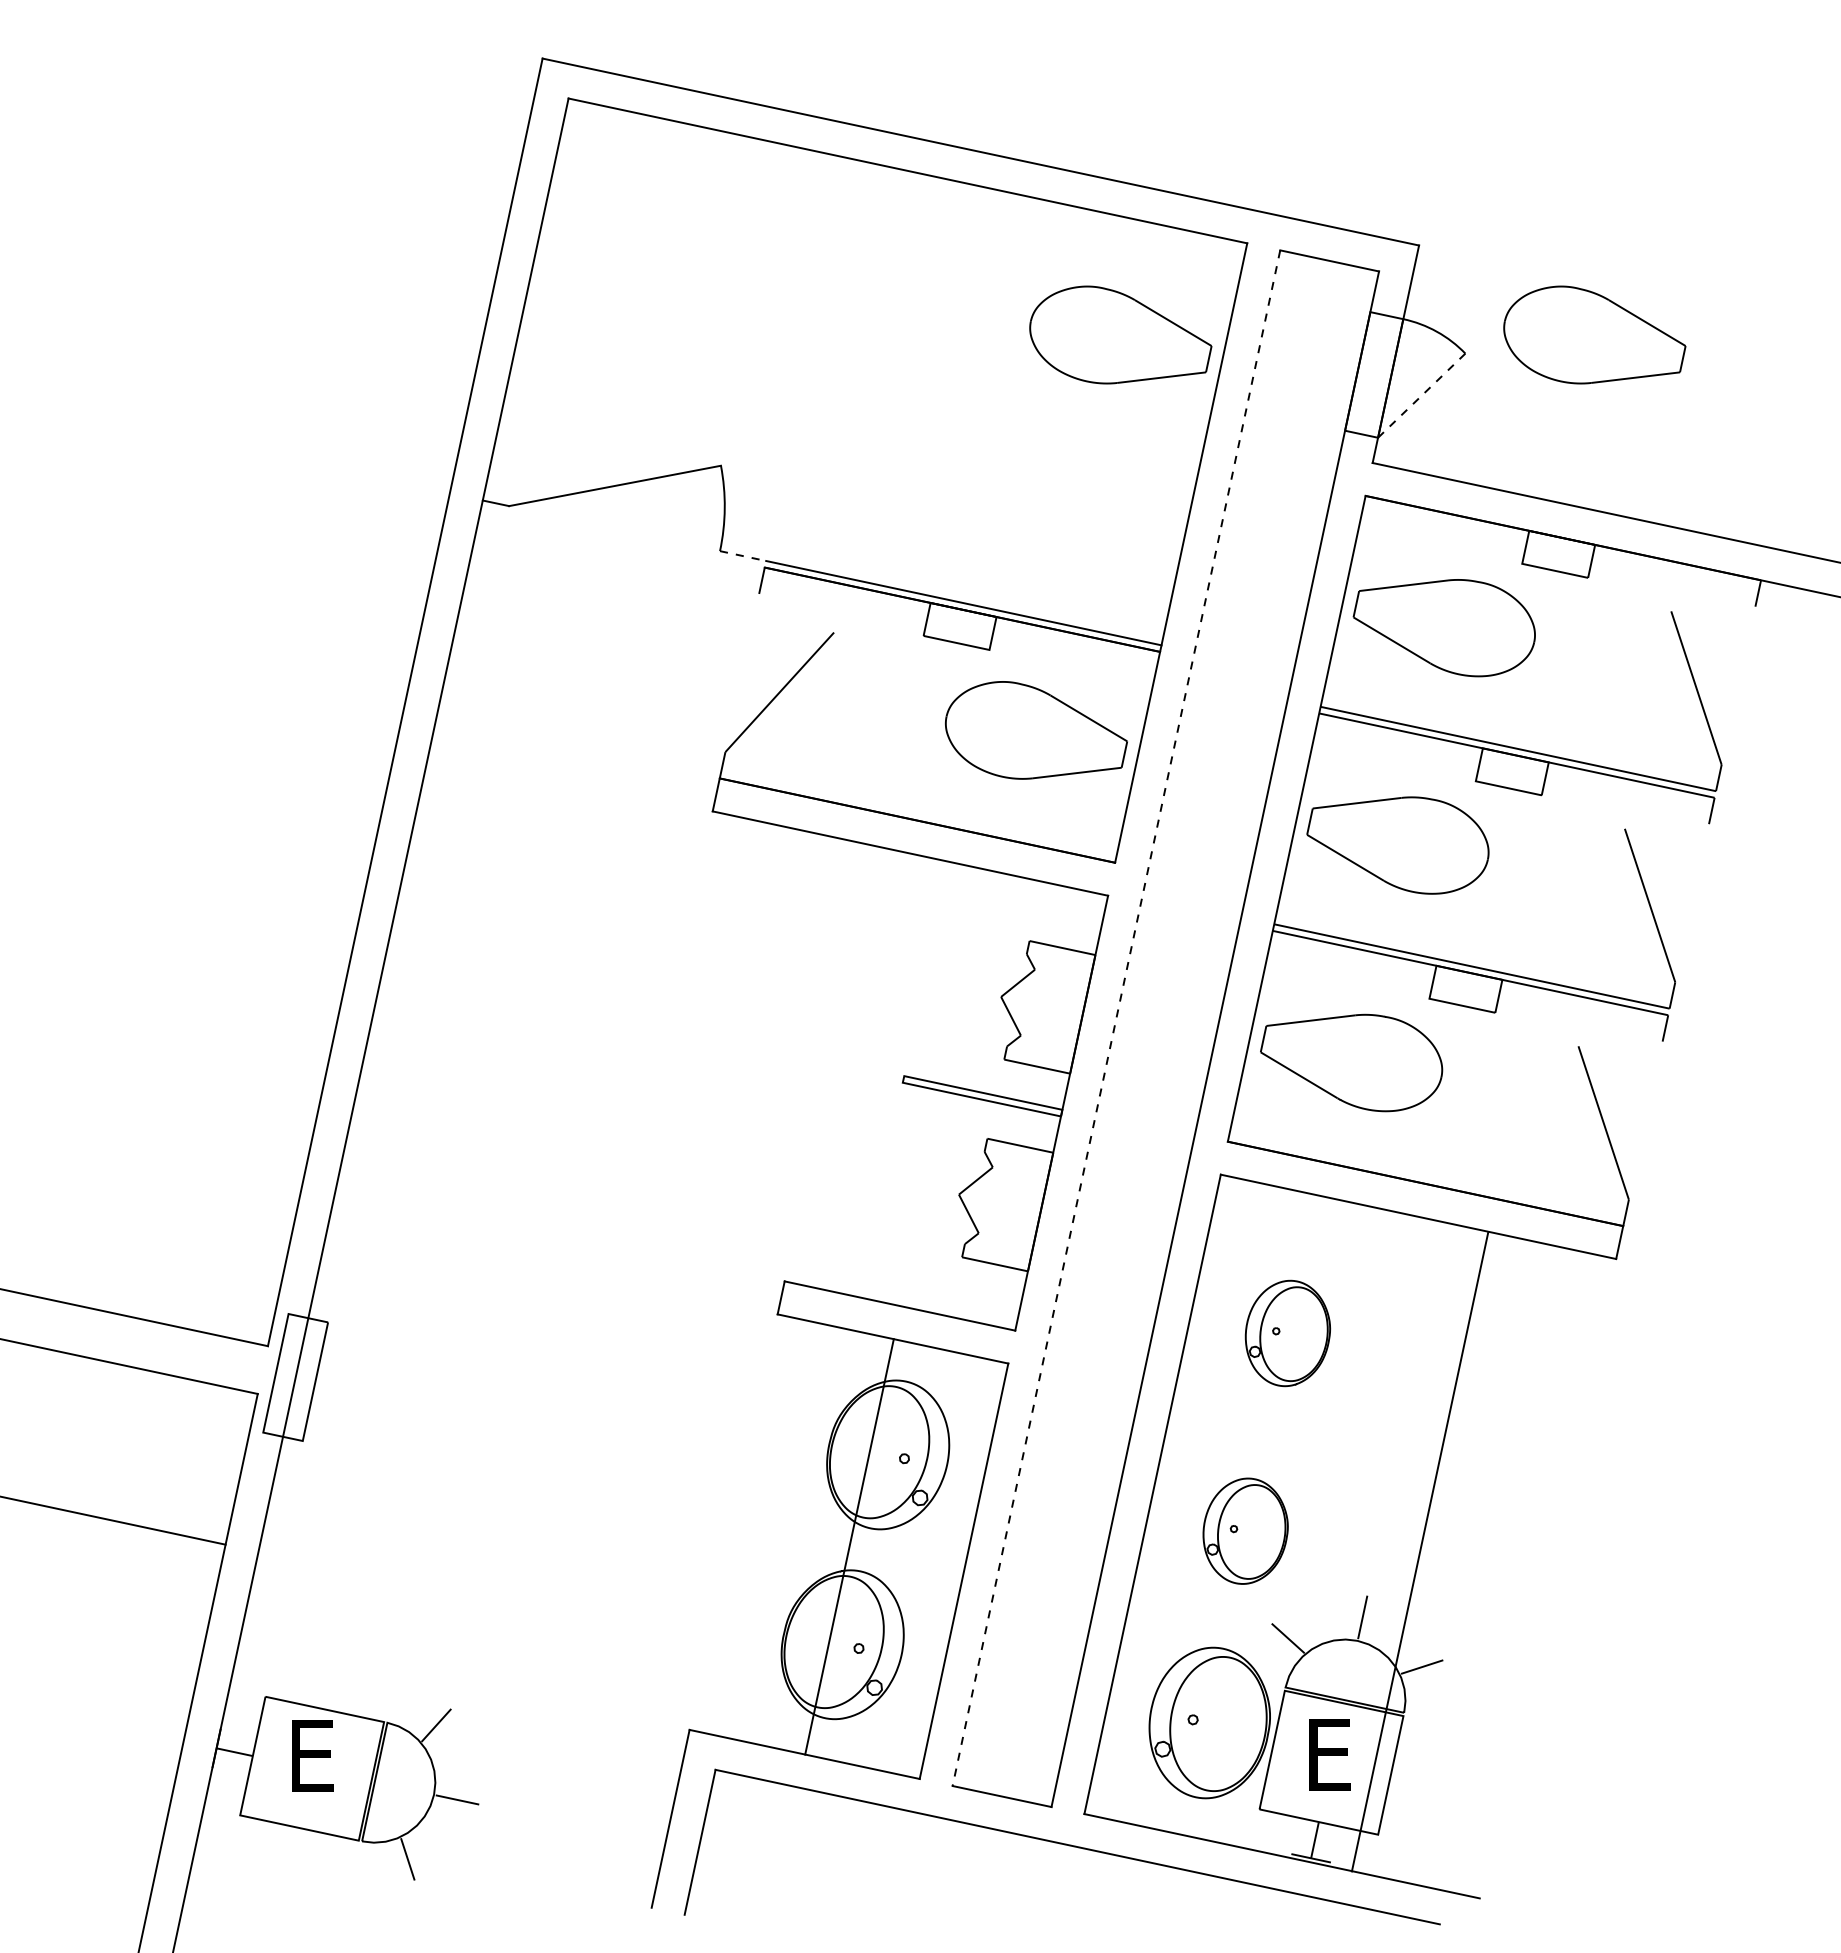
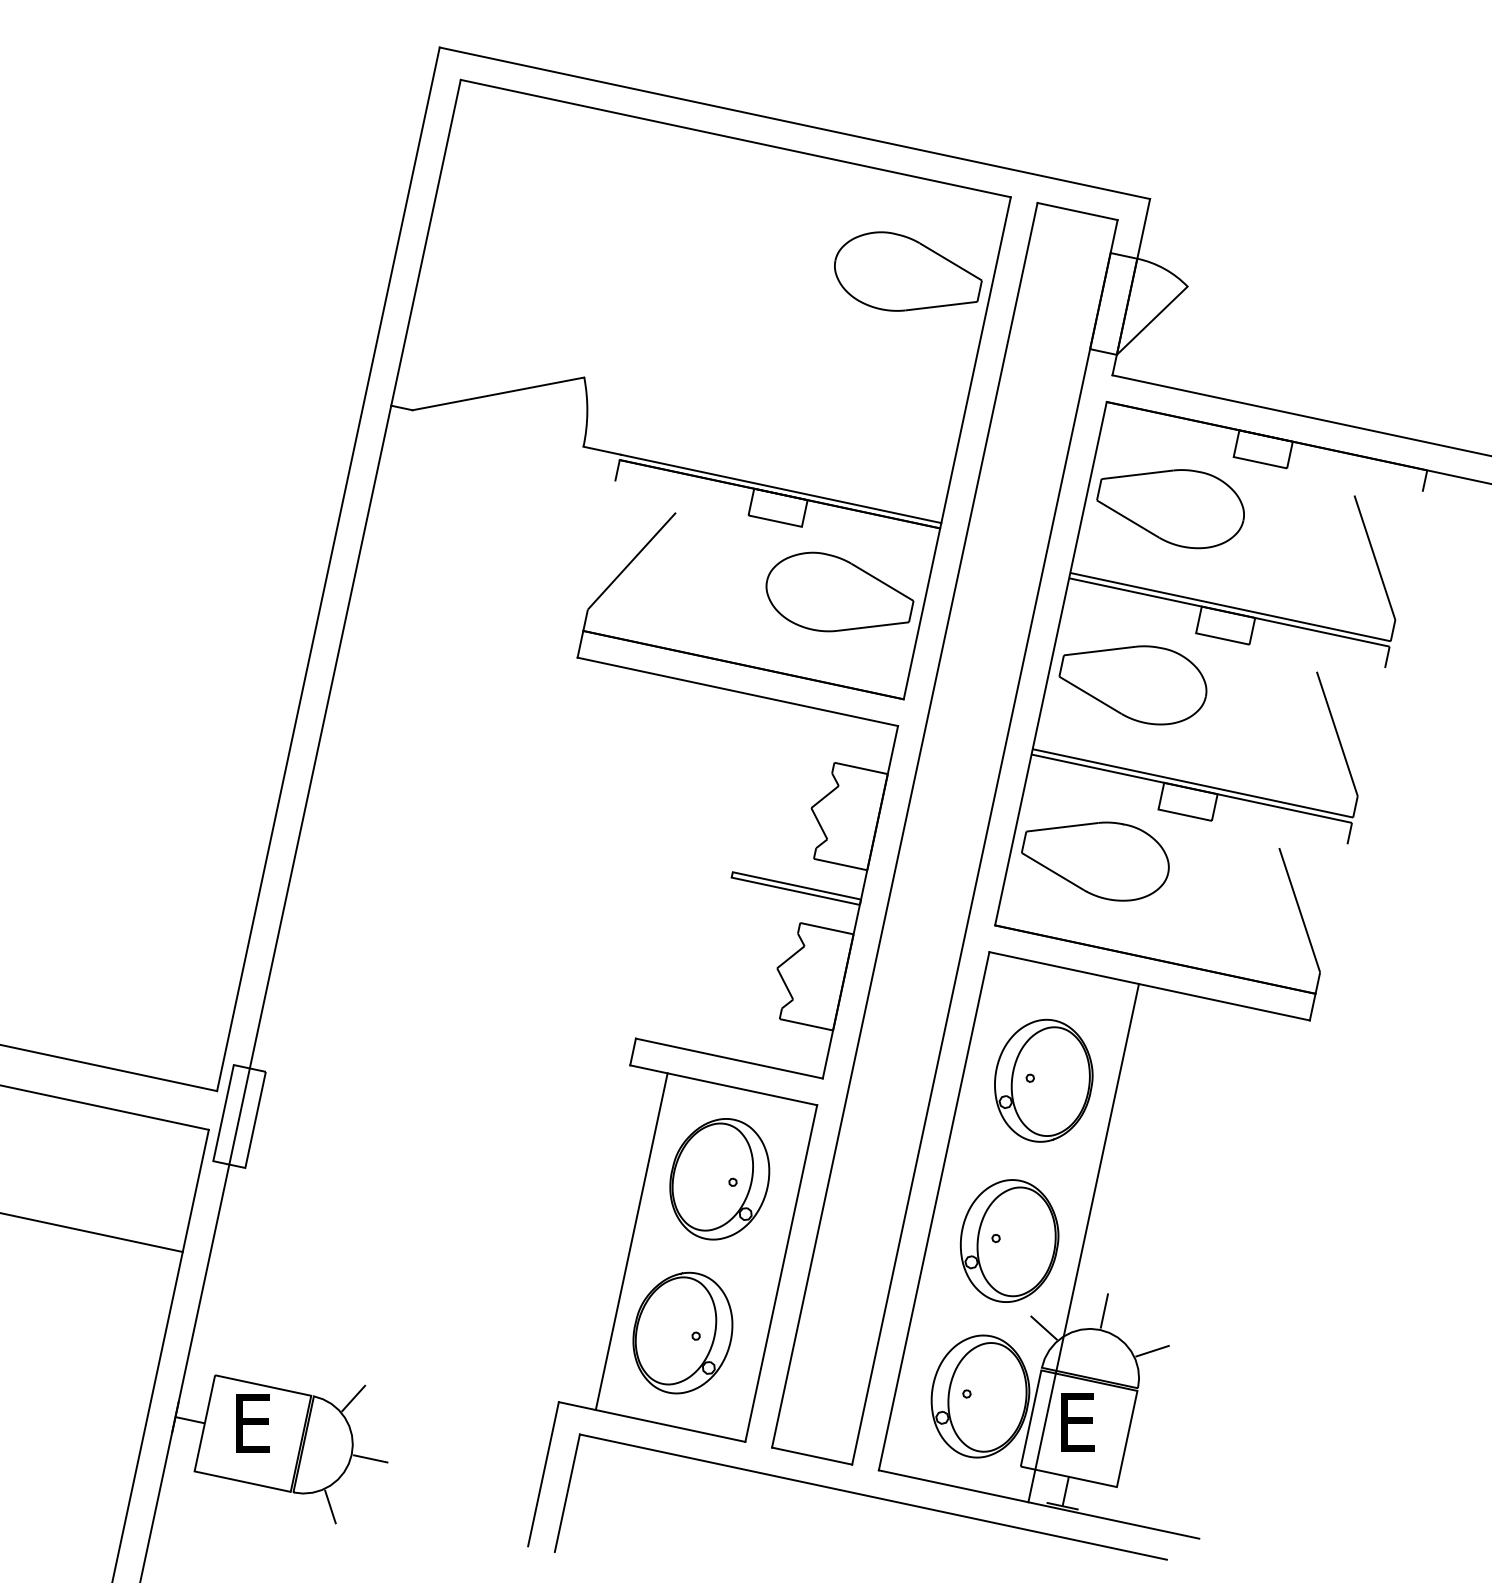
part: (1594, 334) -> (1292, 271), removed
line: (1421, 395) -> (1152, 320), dashed -> solid
line: (743, 556) -> (602, 451), dashed -> solid
line: (1116, 1018) -> (904, 825), dashed -> solid
part: (1287, 1333) -> (1043, 1080), size x1.43
part: (1245, 1531) -> (1009, 1241), size x1.43
line: (849, 1546) -> (631, 1241), moved
line: (1419, 1551) -> (1083, 1242), moved

